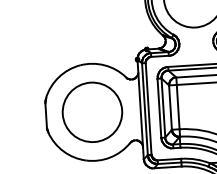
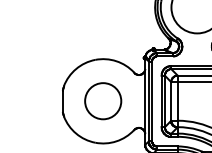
part: (91, 111) -> (102, 100), size x0.7

